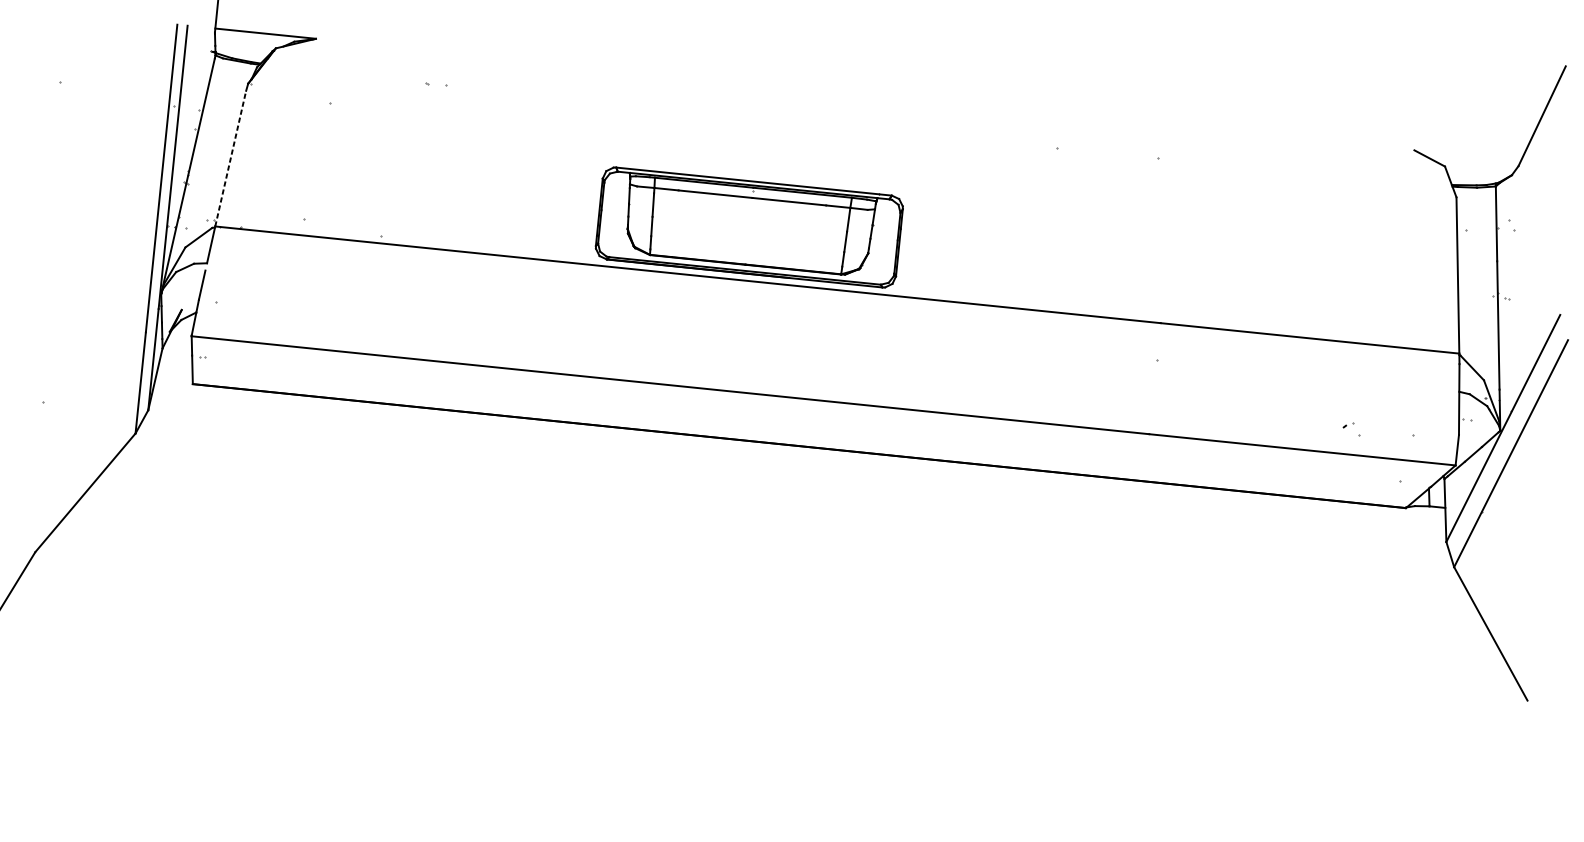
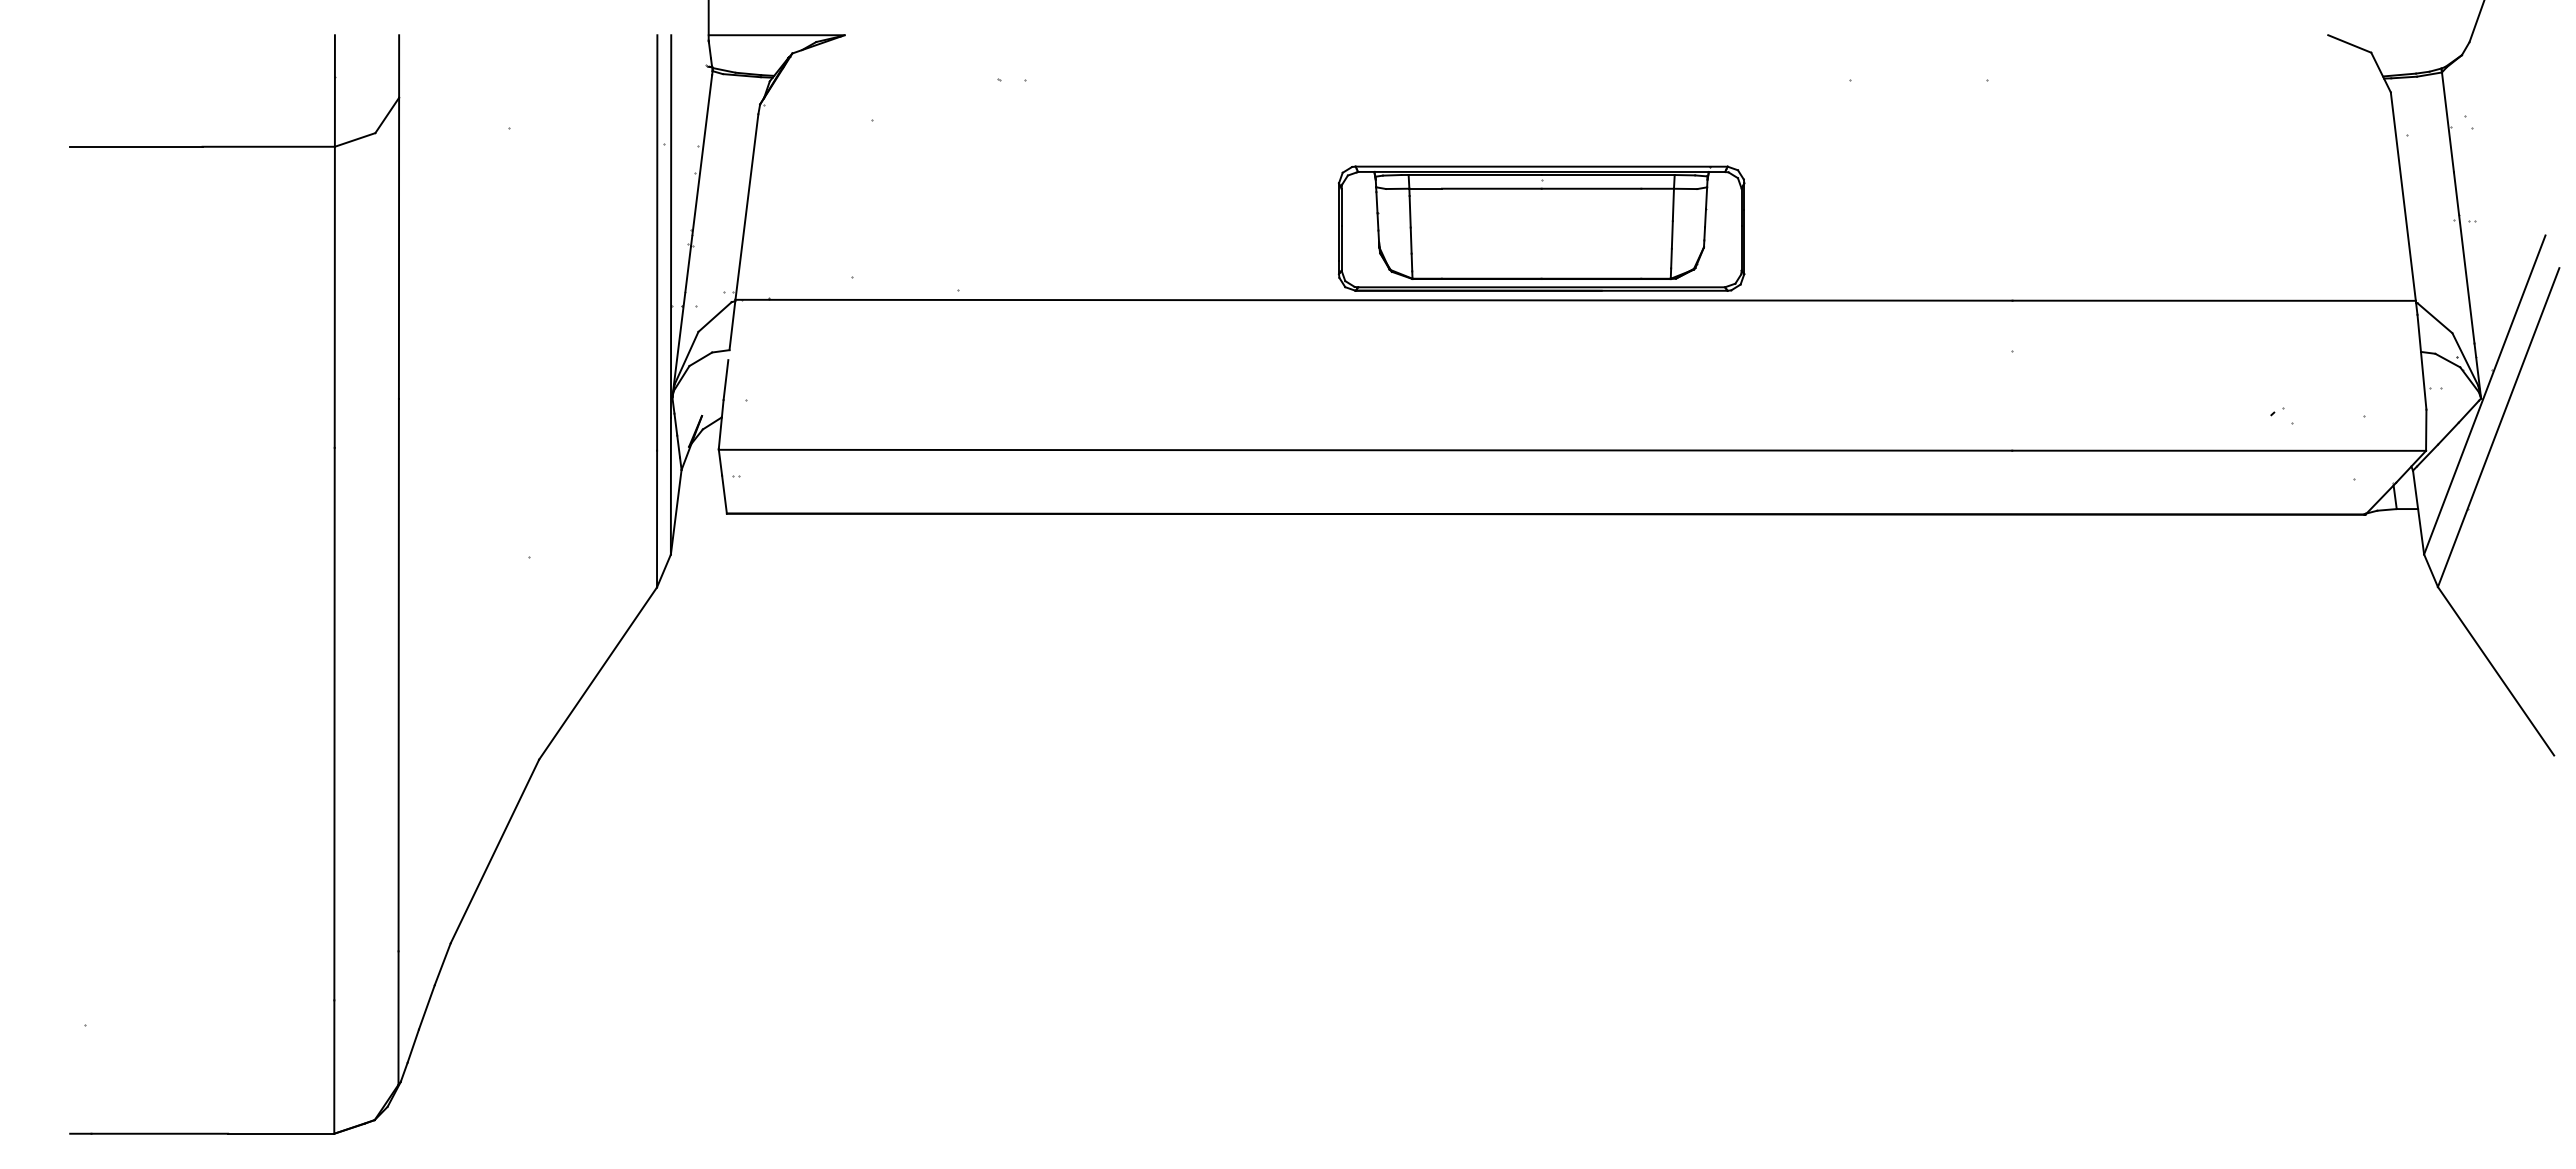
line: (230, 158) -> (746, 206), dashed -> solid
part: (749, 227) -> (1541, 228), moved

